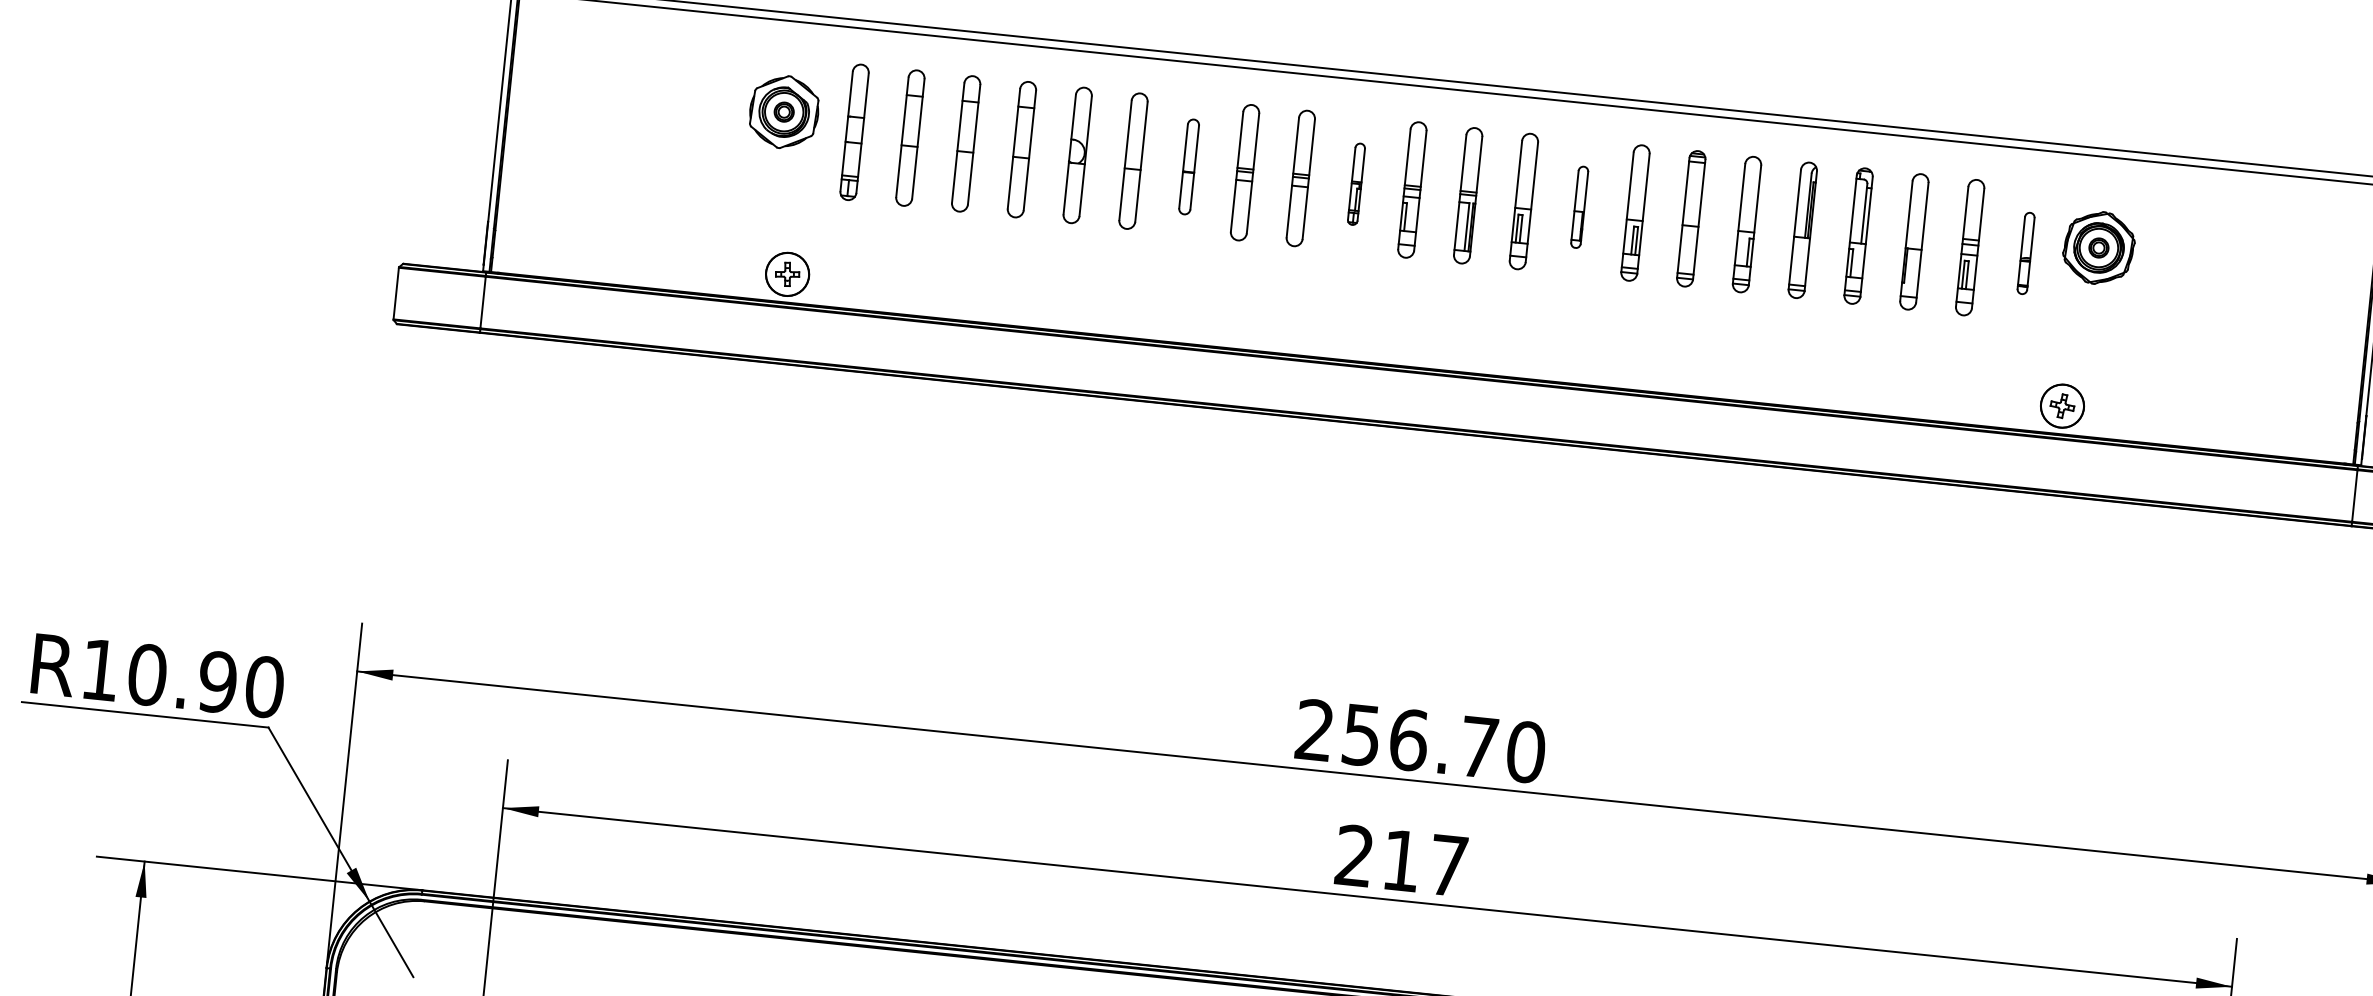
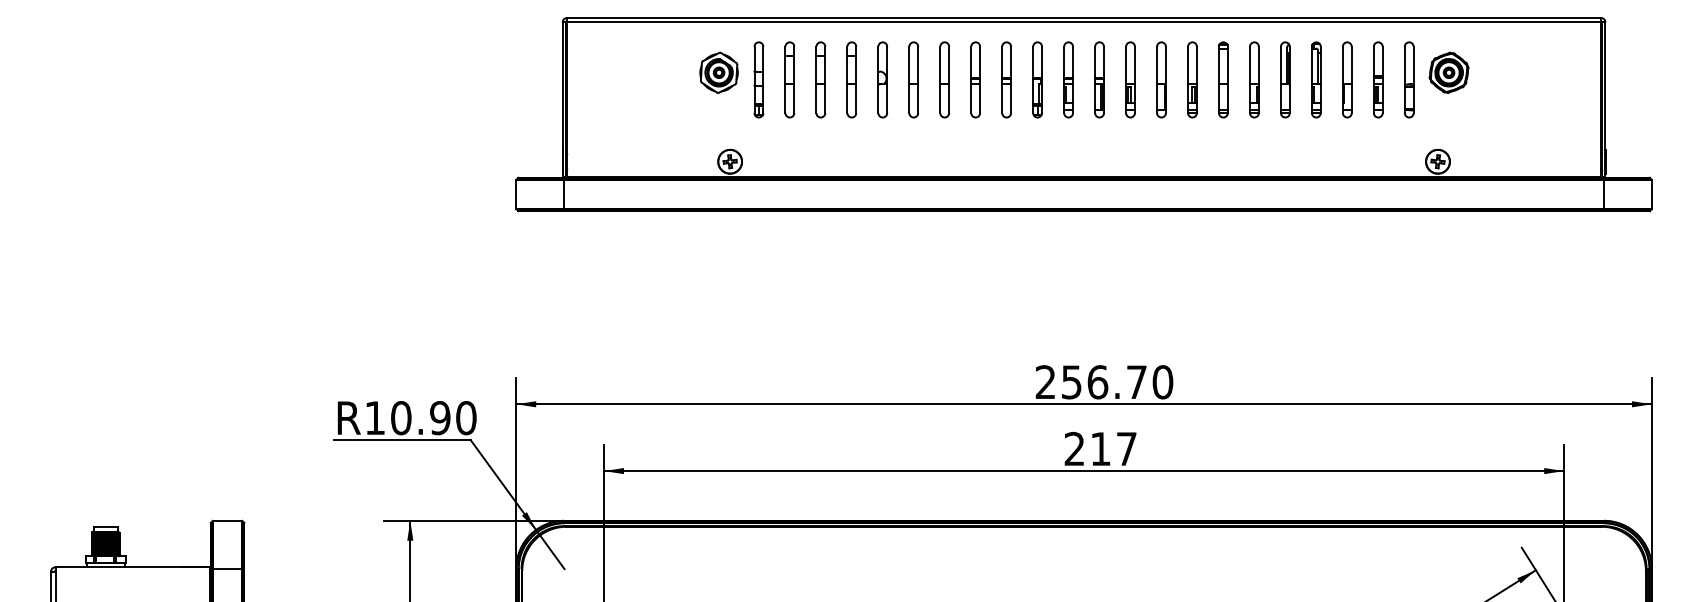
part: (1188, 166) -> (944, 79), size x1.43
part: (1356, 183) -> (1037, 79), size x1.67
part: (1579, 206) -> (1161, 79), size x1.67
part: (2026, 252) -> (1409, 79), size x1.67

